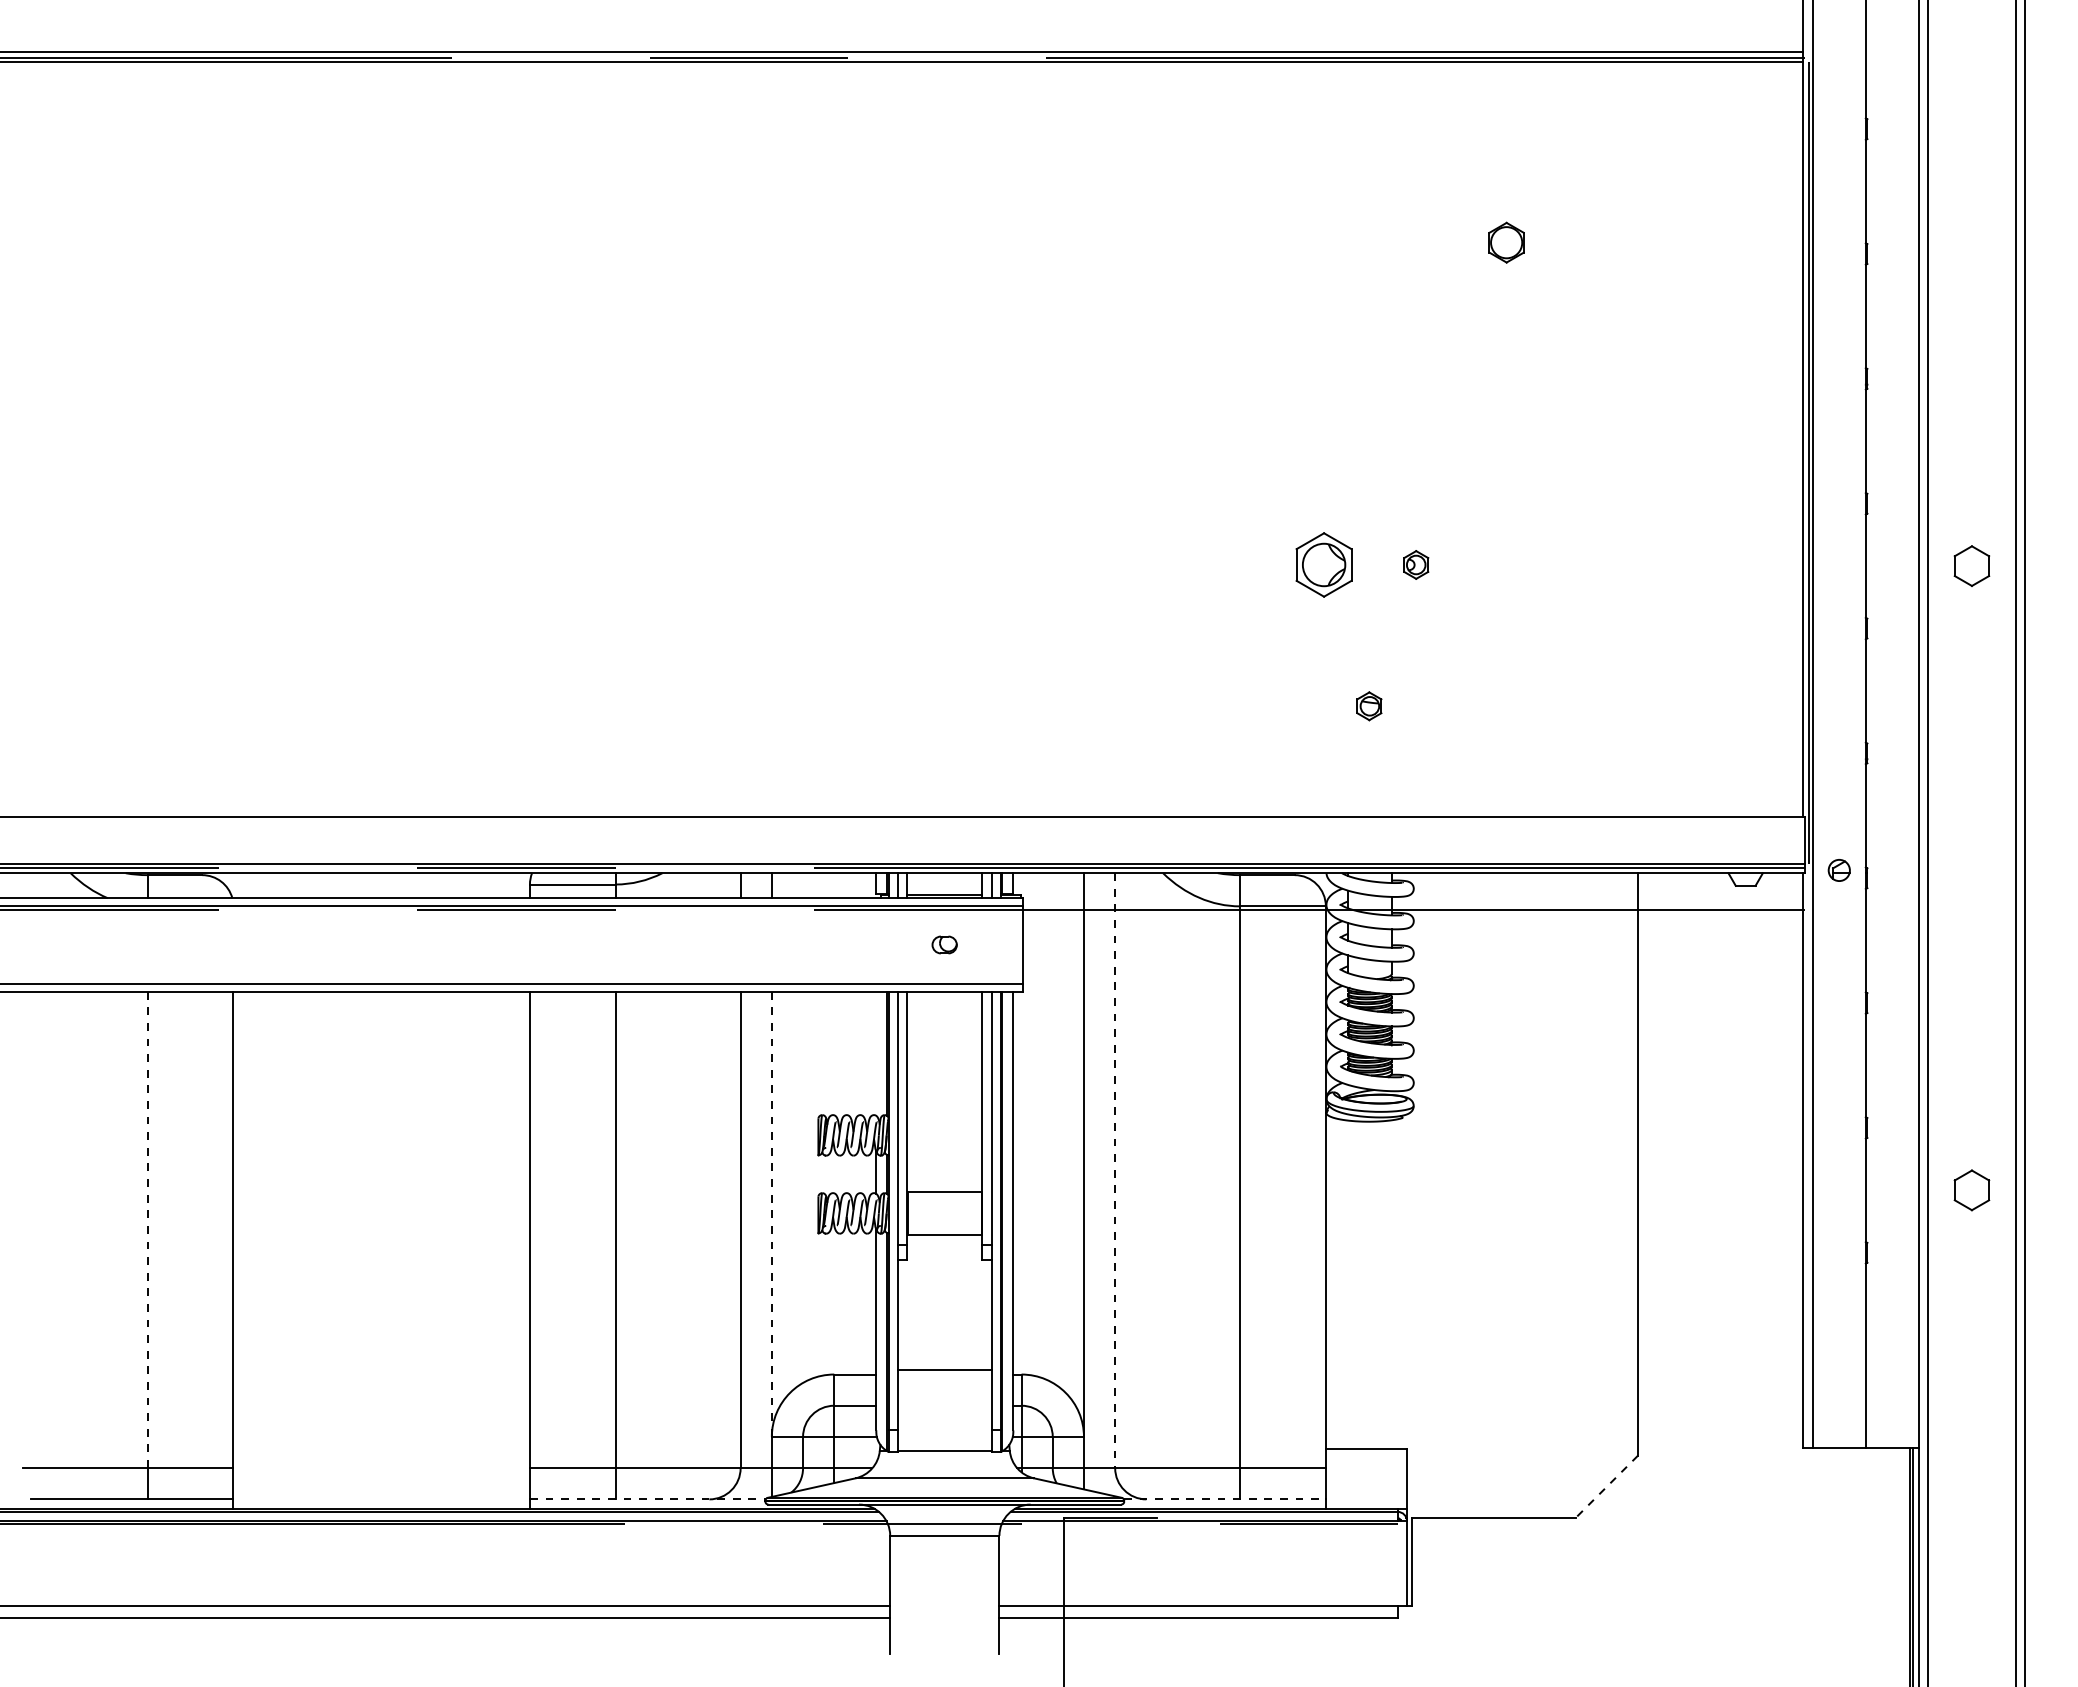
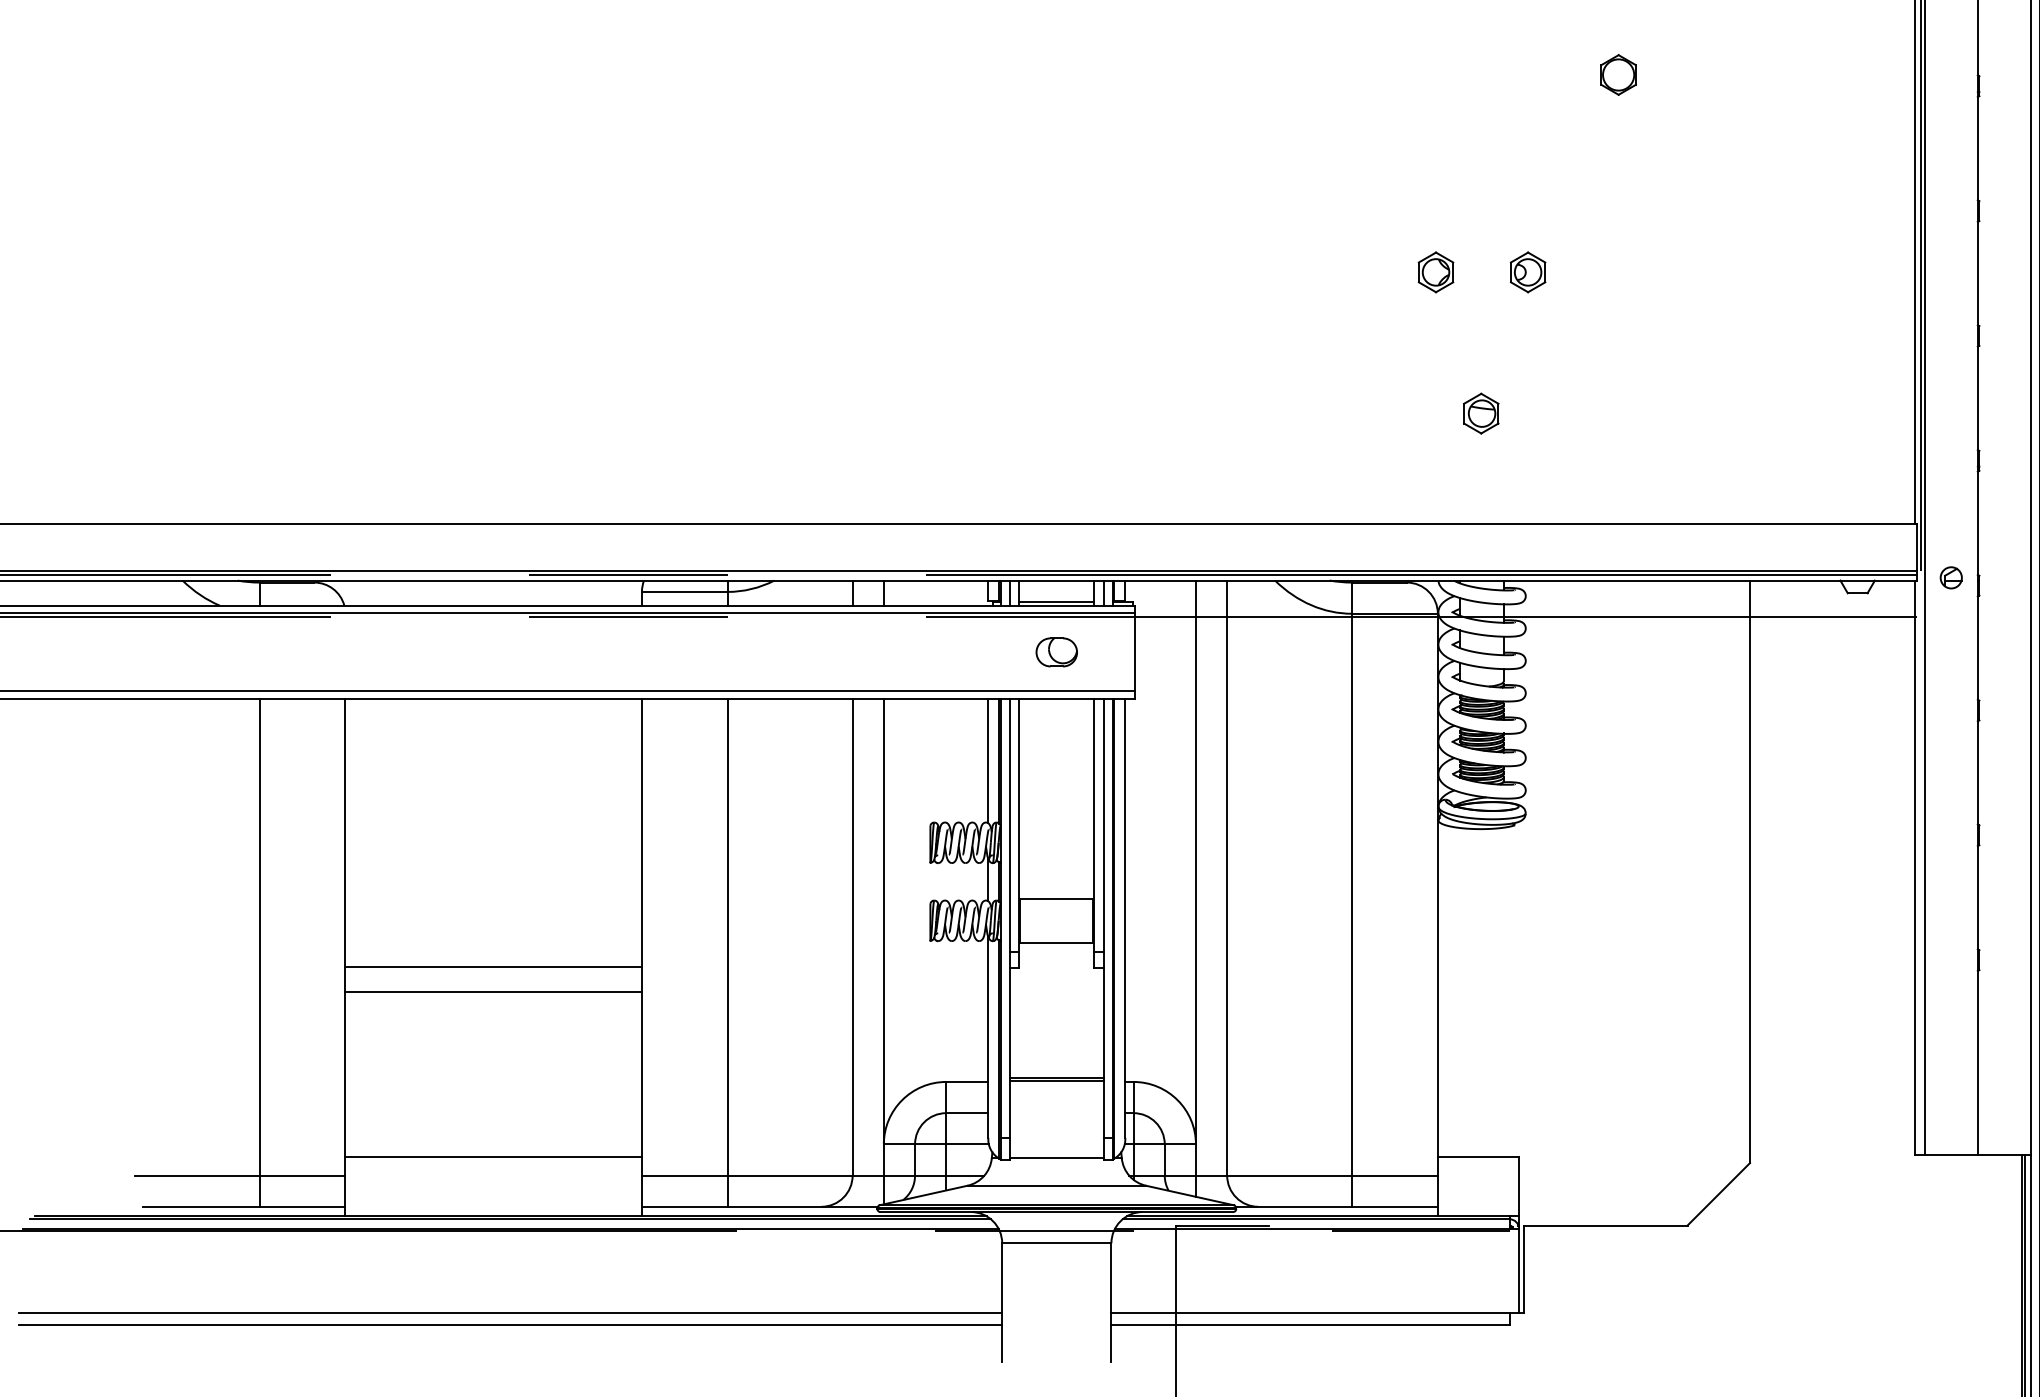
part: (1506, 367) -> (1618, 74), added
part: (1323, 564) -> (1435, 271), size x0.62
part: (1416, 564) -> (1528, 271), size x1.43
part: (1369, 706) -> (1481, 413), size x1.43
part: (944, 944) -> (1056, 651), size x1.67
line: (876, 1053) -> (988, 760), added
line: (1115, 1171) -> (1227, 878), dashed -> solid
line: (771, 1214) -> (883, 921), dashed -> solid
line: (147, 1230) -> (259, 937), dashed -> solid
line: (381, 1259) -> (493, 966), added
line: (381, 1284) -> (493, 991), added
line: (944, 1373) -> (1056, 1080), added
line: (381, 1449) -> (493, 1156), added
line: (1606, 1487) -> (1718, 1194), dashed -> solid
line: (647, 1499) -> (759, 1206), dashed -> solid
line: (1224, 1499) -> (1336, 1206), dashed -> solid

